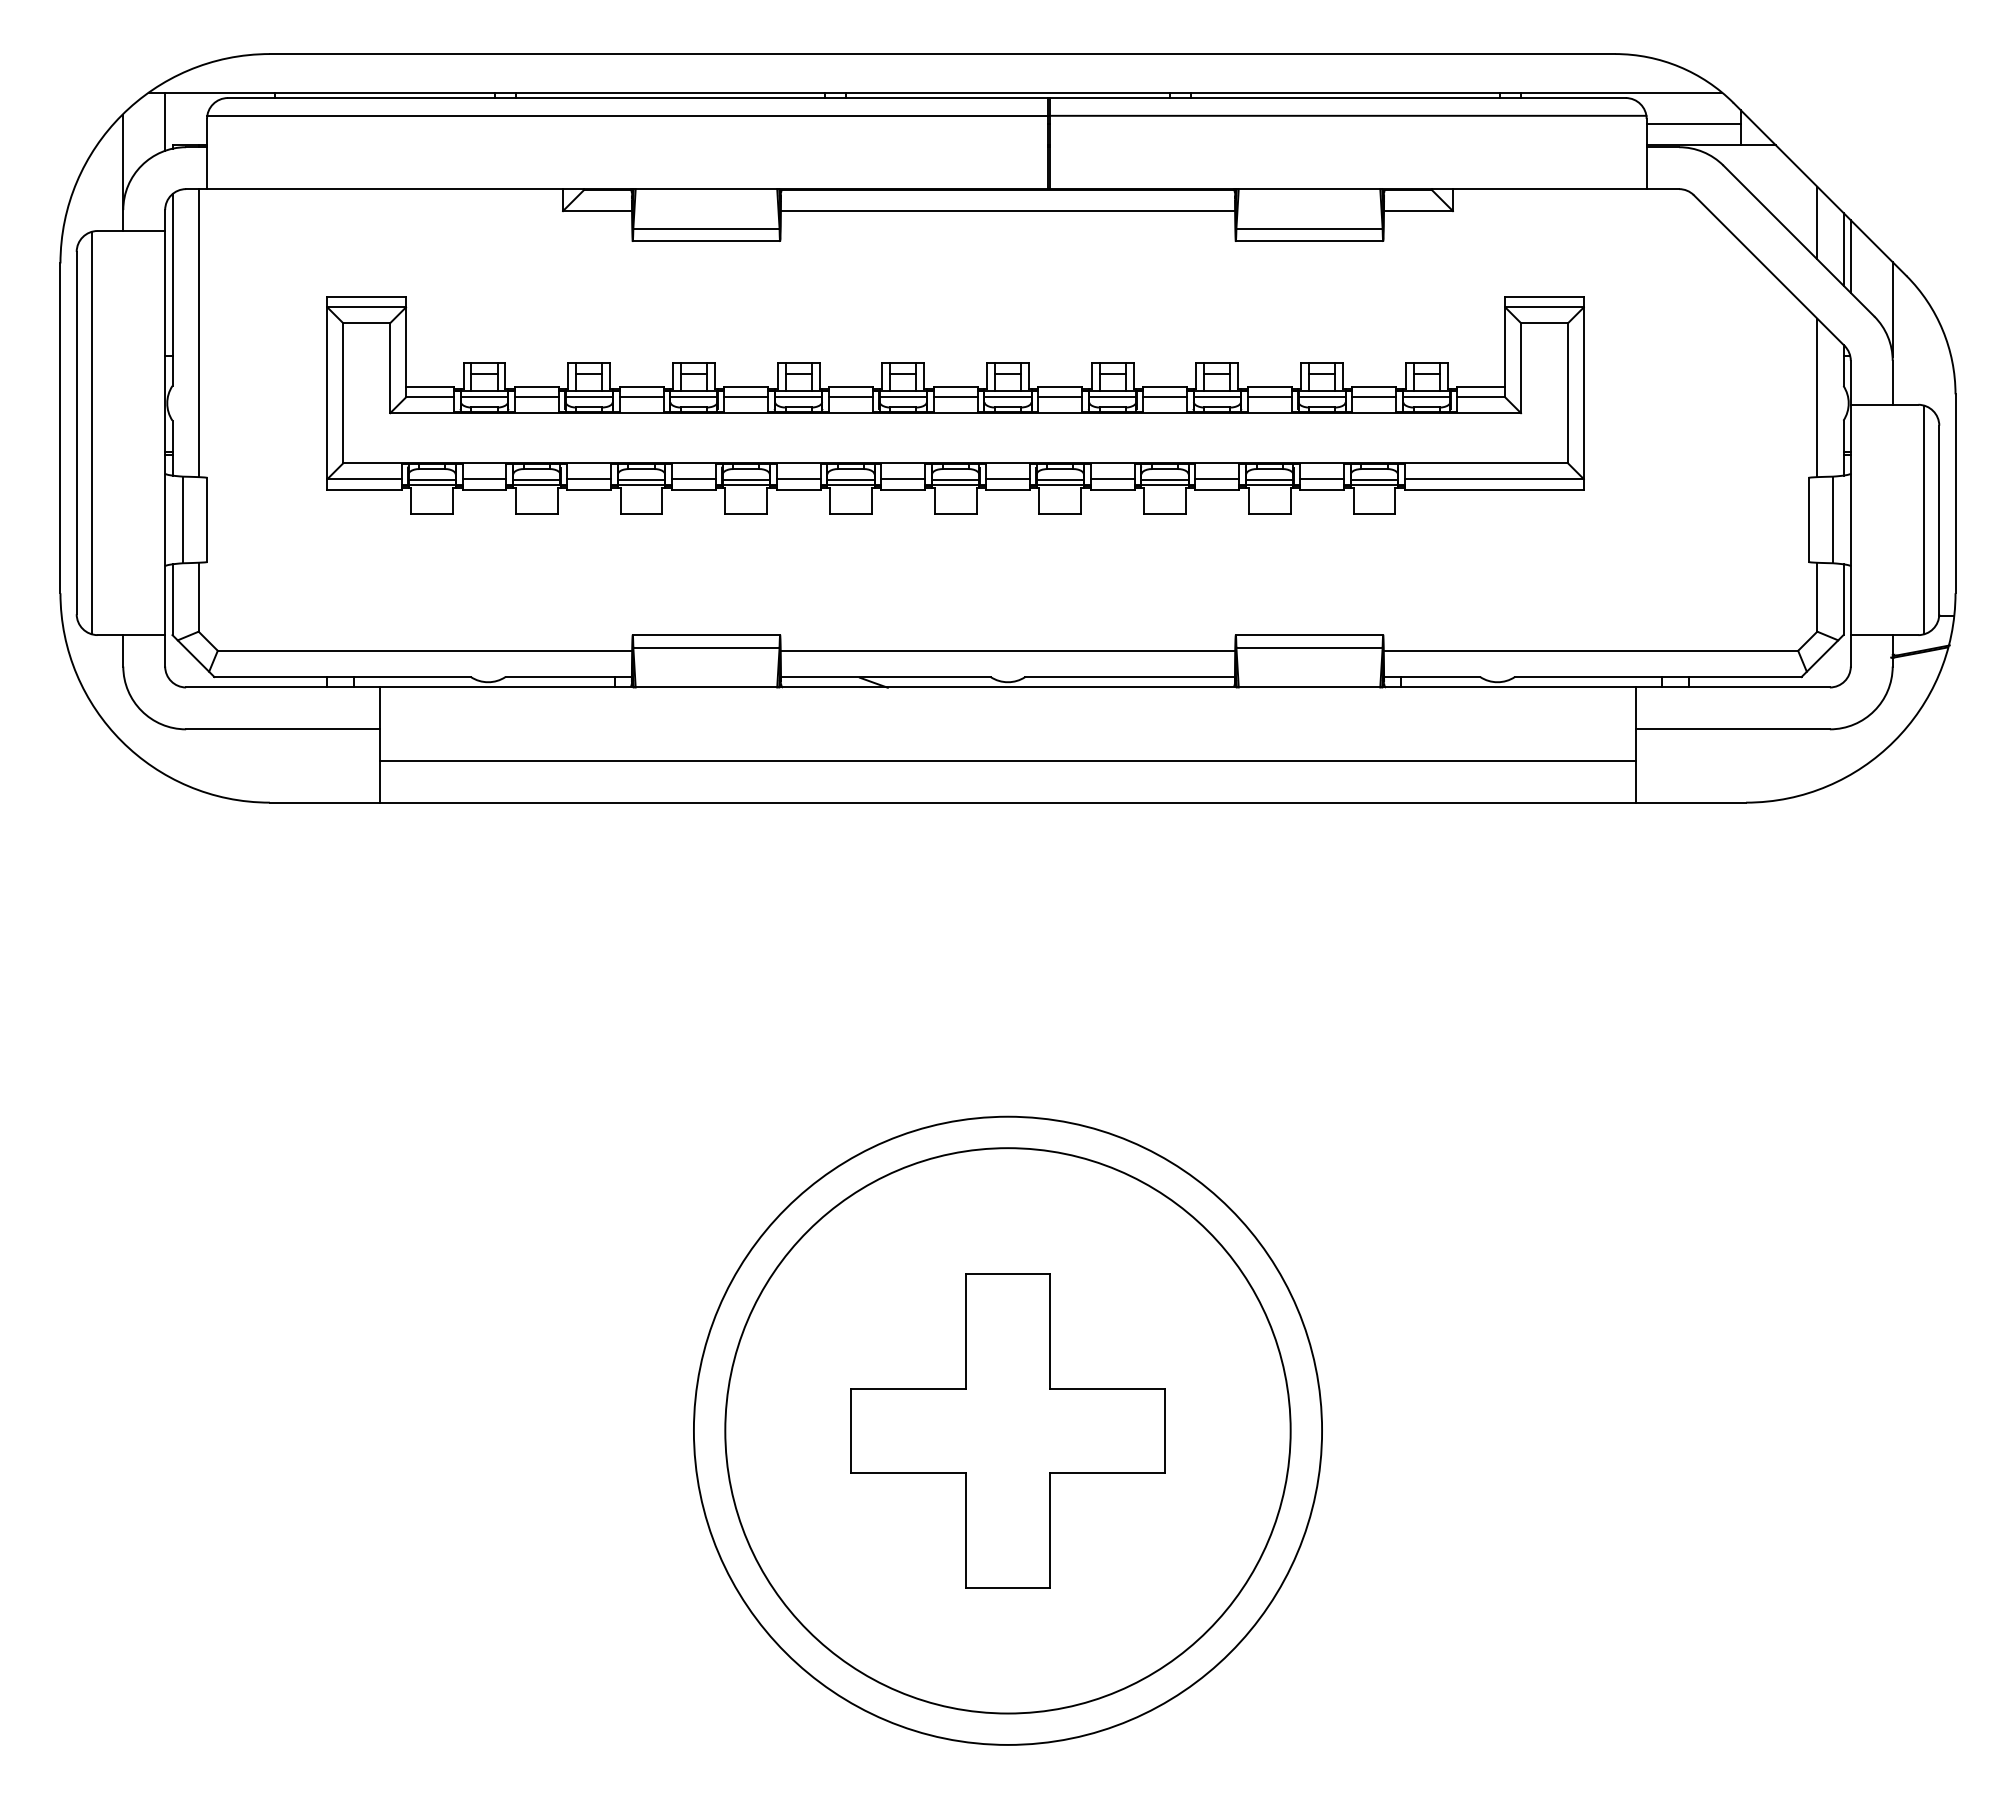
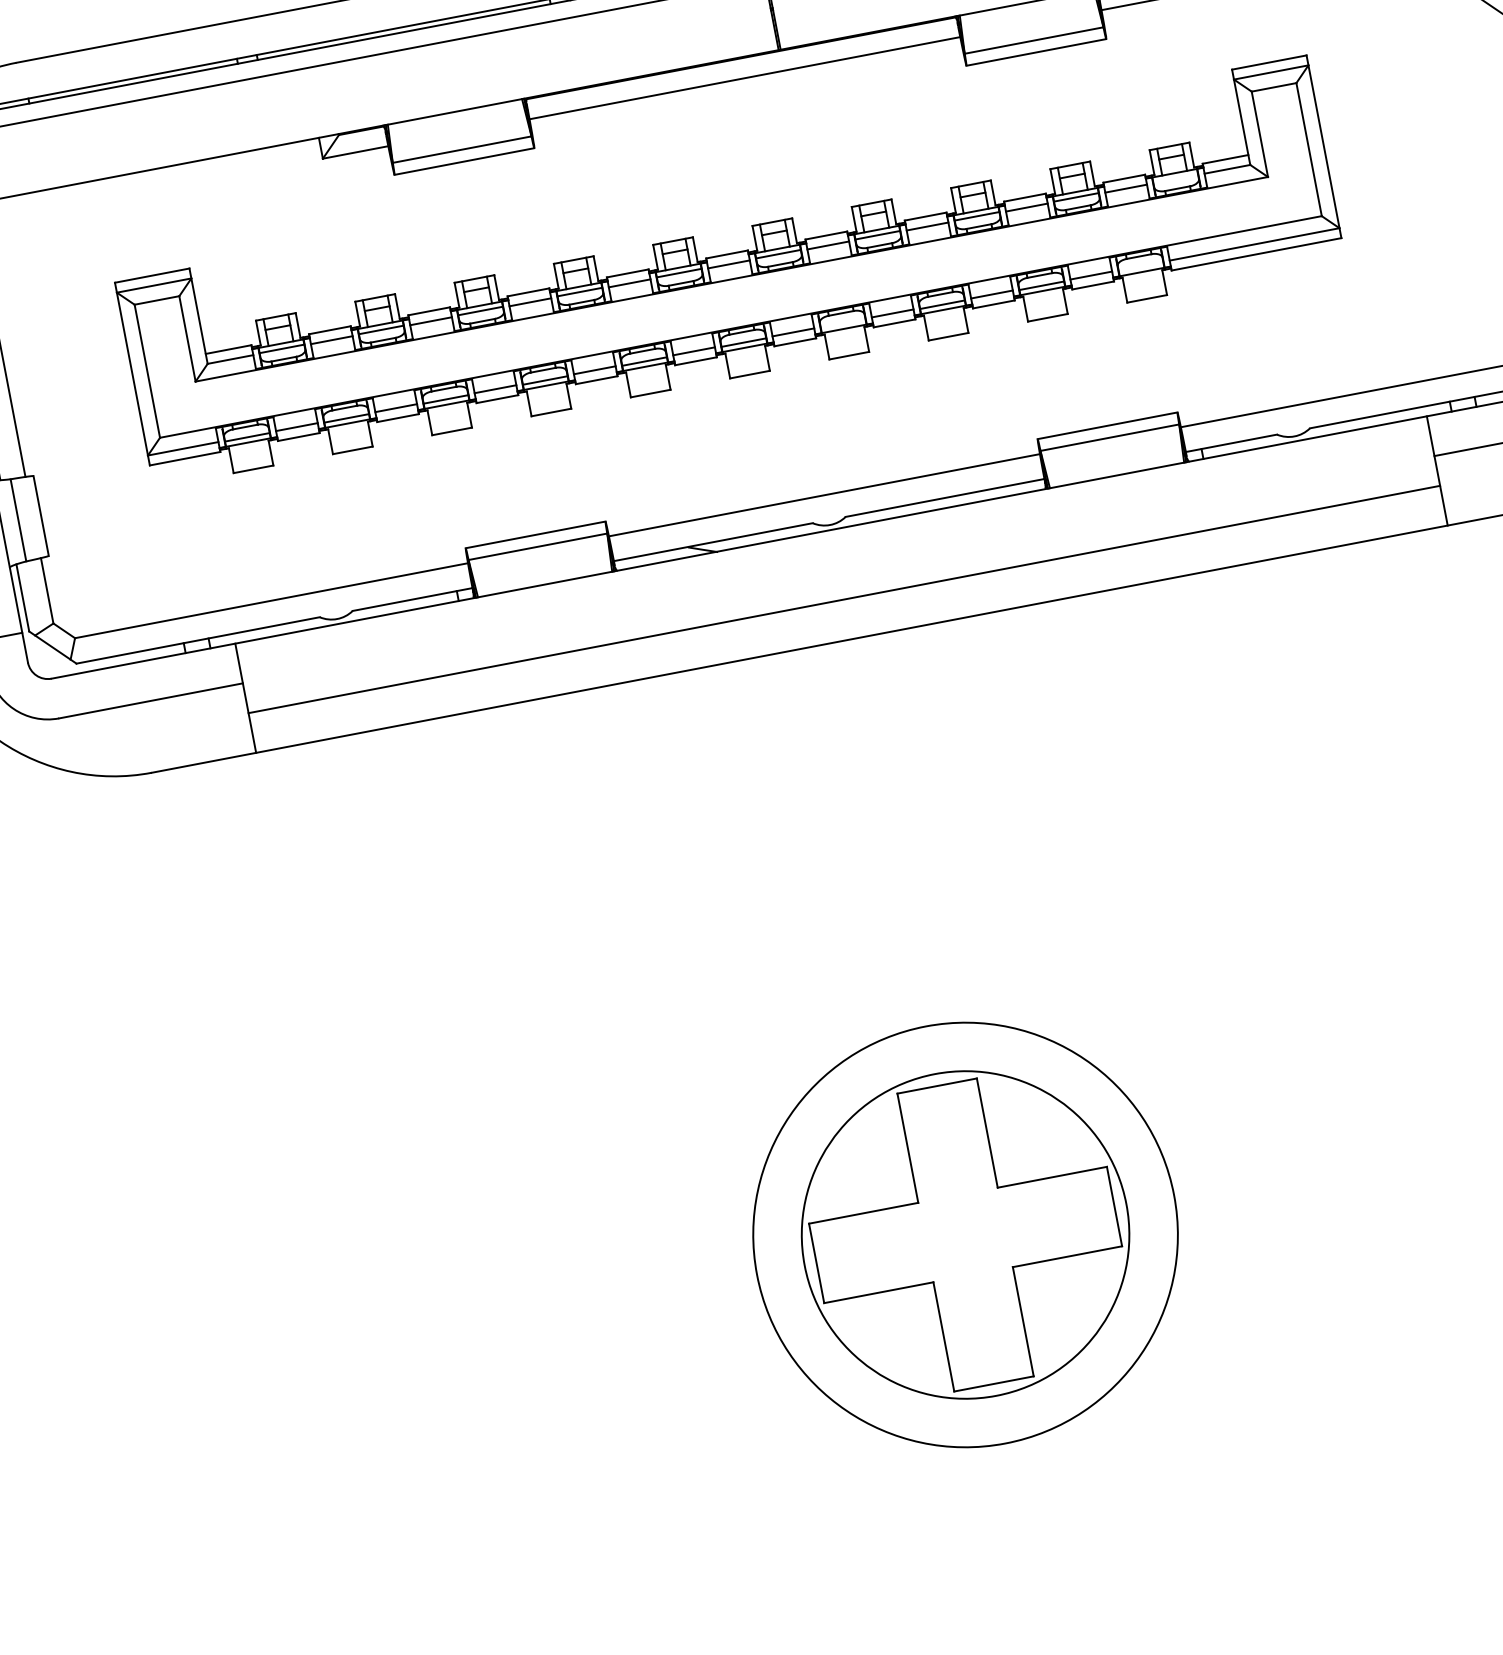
line: (1426, 396) -> (1175, 178), removed
line: (1059, 479) -> (842, 323), removed
line: (1374, 479) -> (1141, 266), removed
circle: (1007, 1430) -> (965, 1234), size x0.6
circle: (1007, 1430) -> (965, 1234), size x0.7

